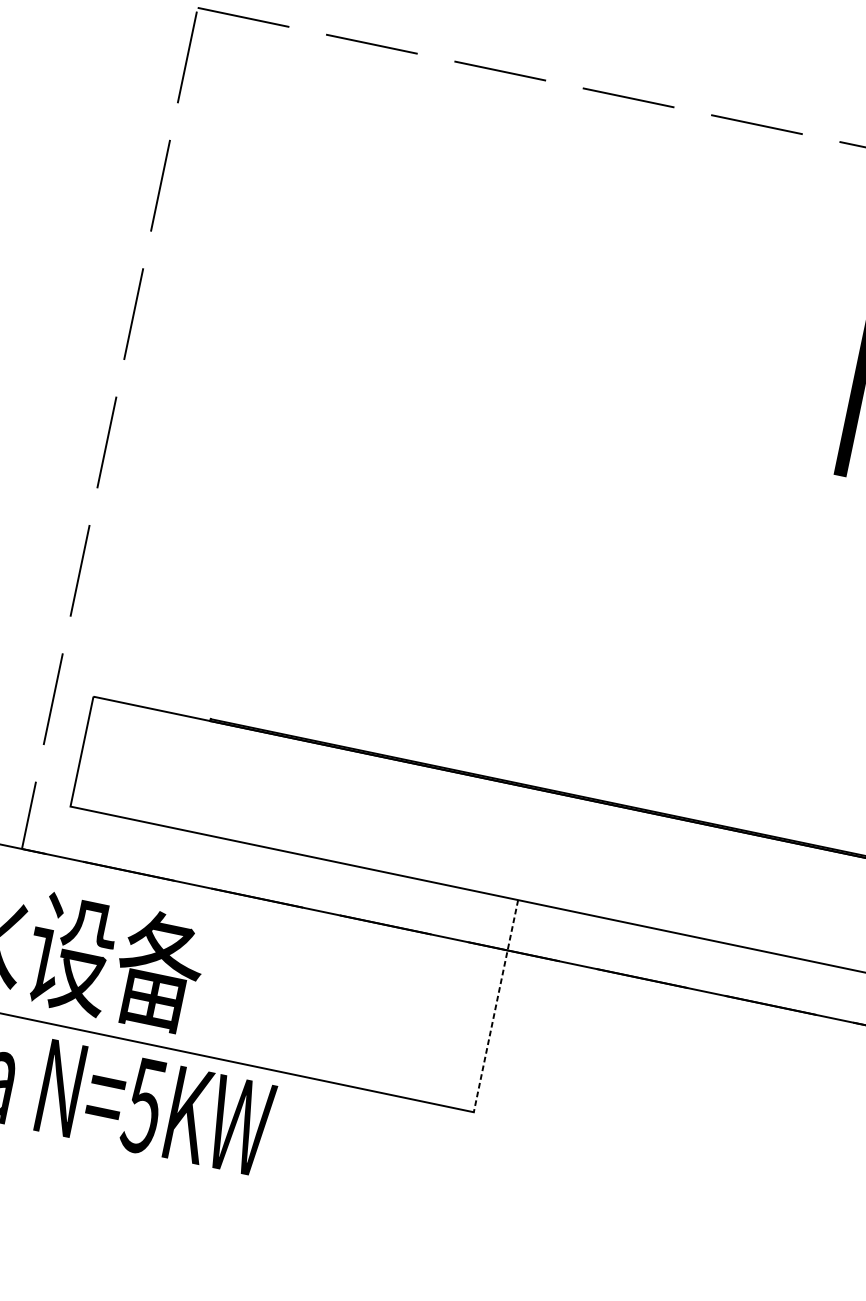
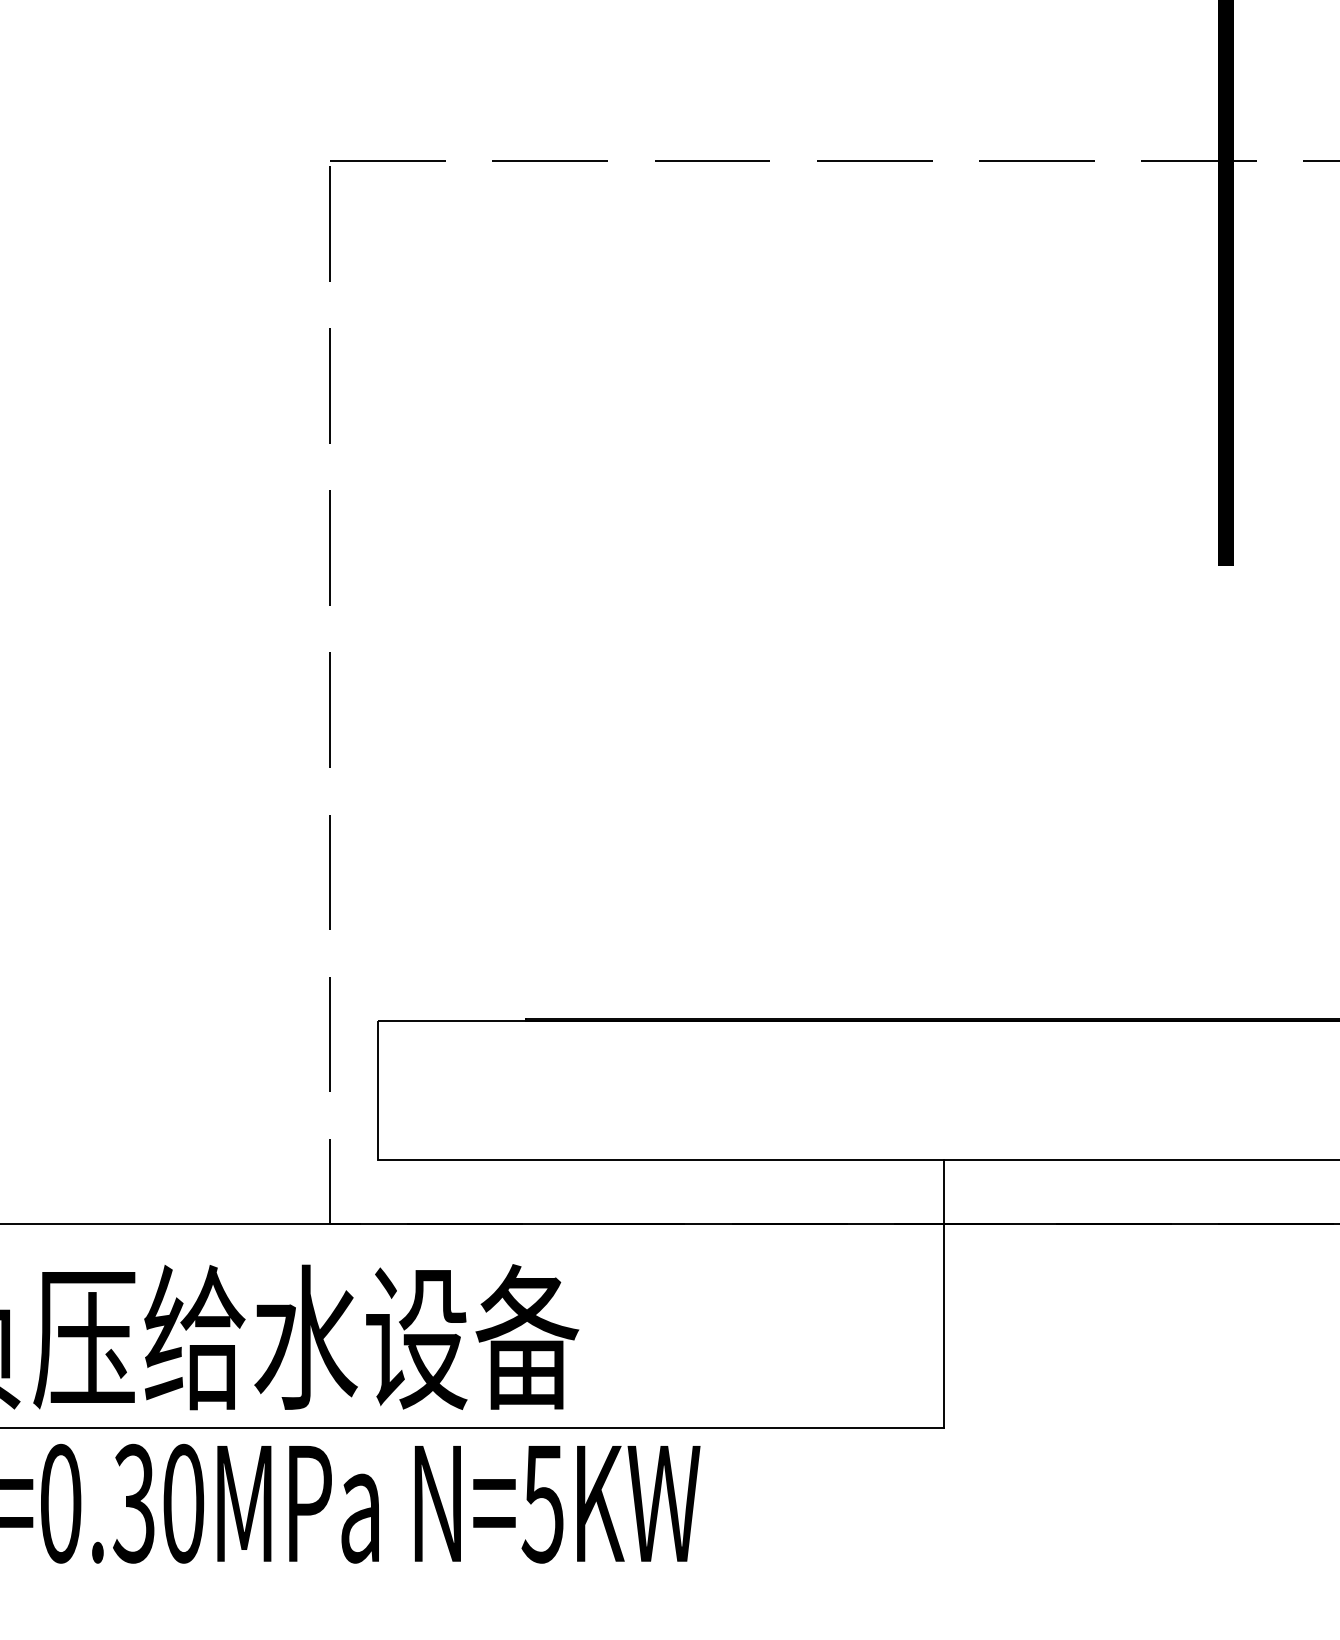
line: (495, 1006) -> (943, 1294), dashed -> solid

